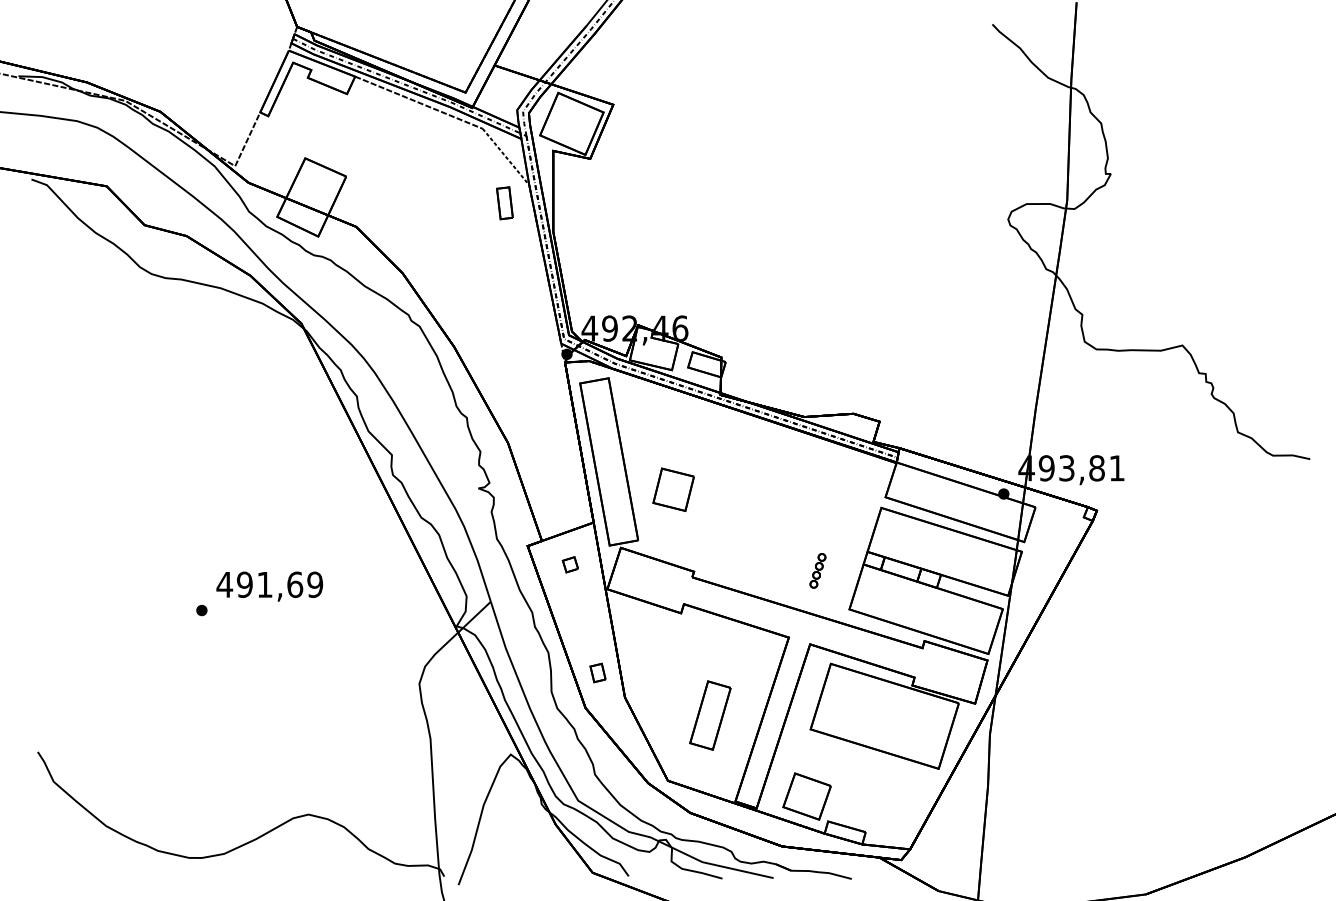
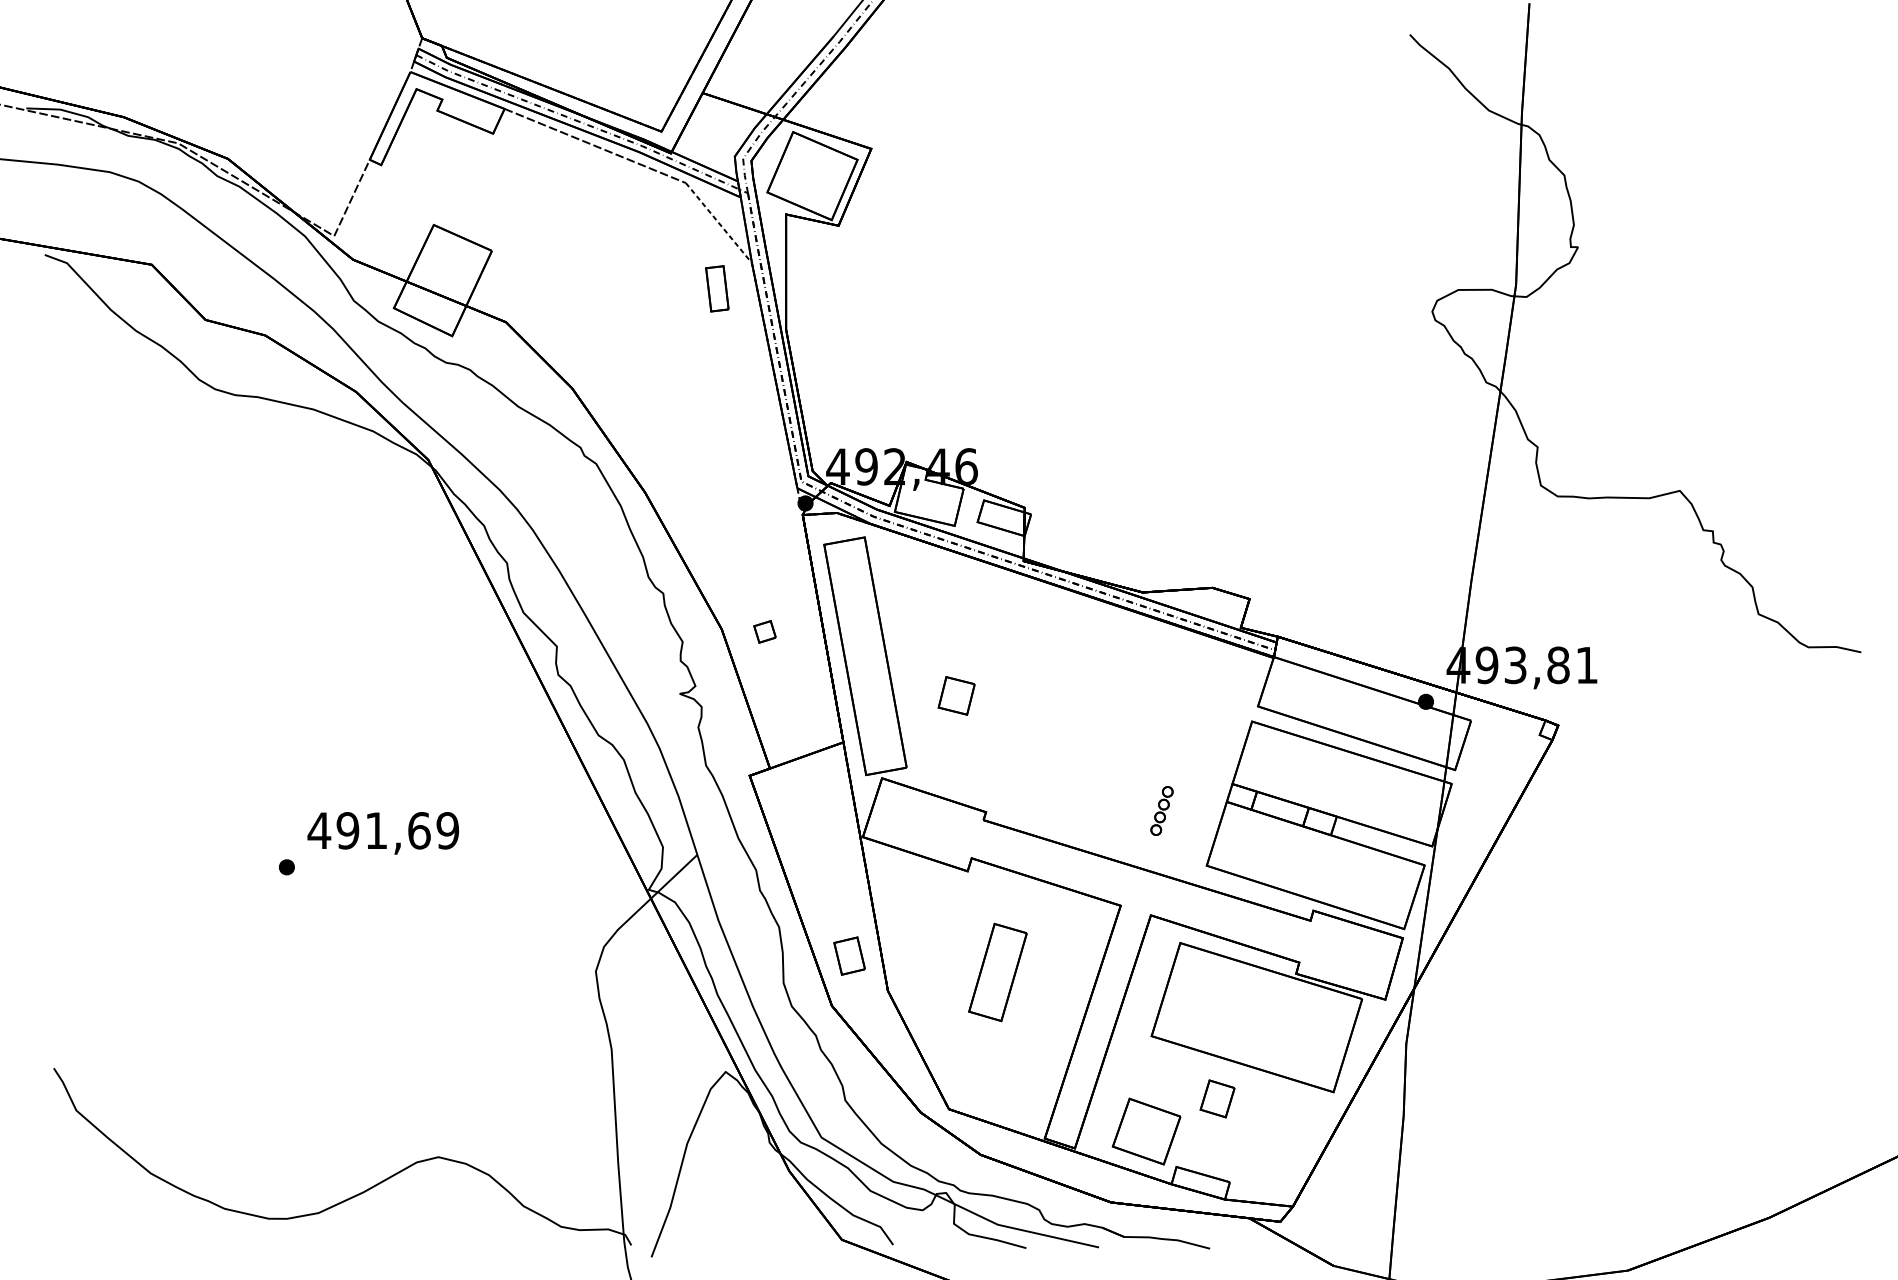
part: (672, 489) -> (955, 695), size x0.62
part: (569, 564) -> (763, 631), moved
part: (597, 672) -> (848, 955), size x1.43
part: (710, 715) -> (998, 972), moved
part: (856, 773) -> (1216, 1098), added

